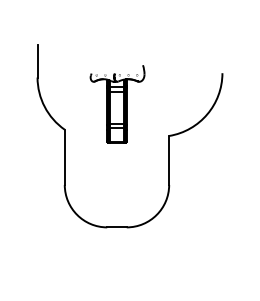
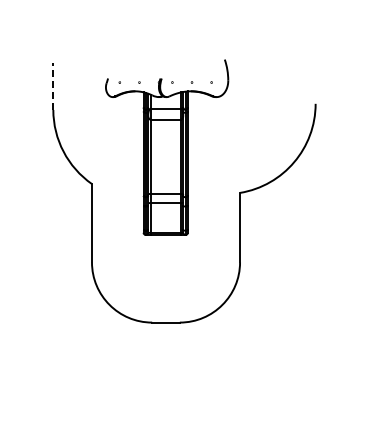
line: (37, 60) -> (53, 86), solid -> dashed
part: (117, 103) -> (166, 147), size x1.6

